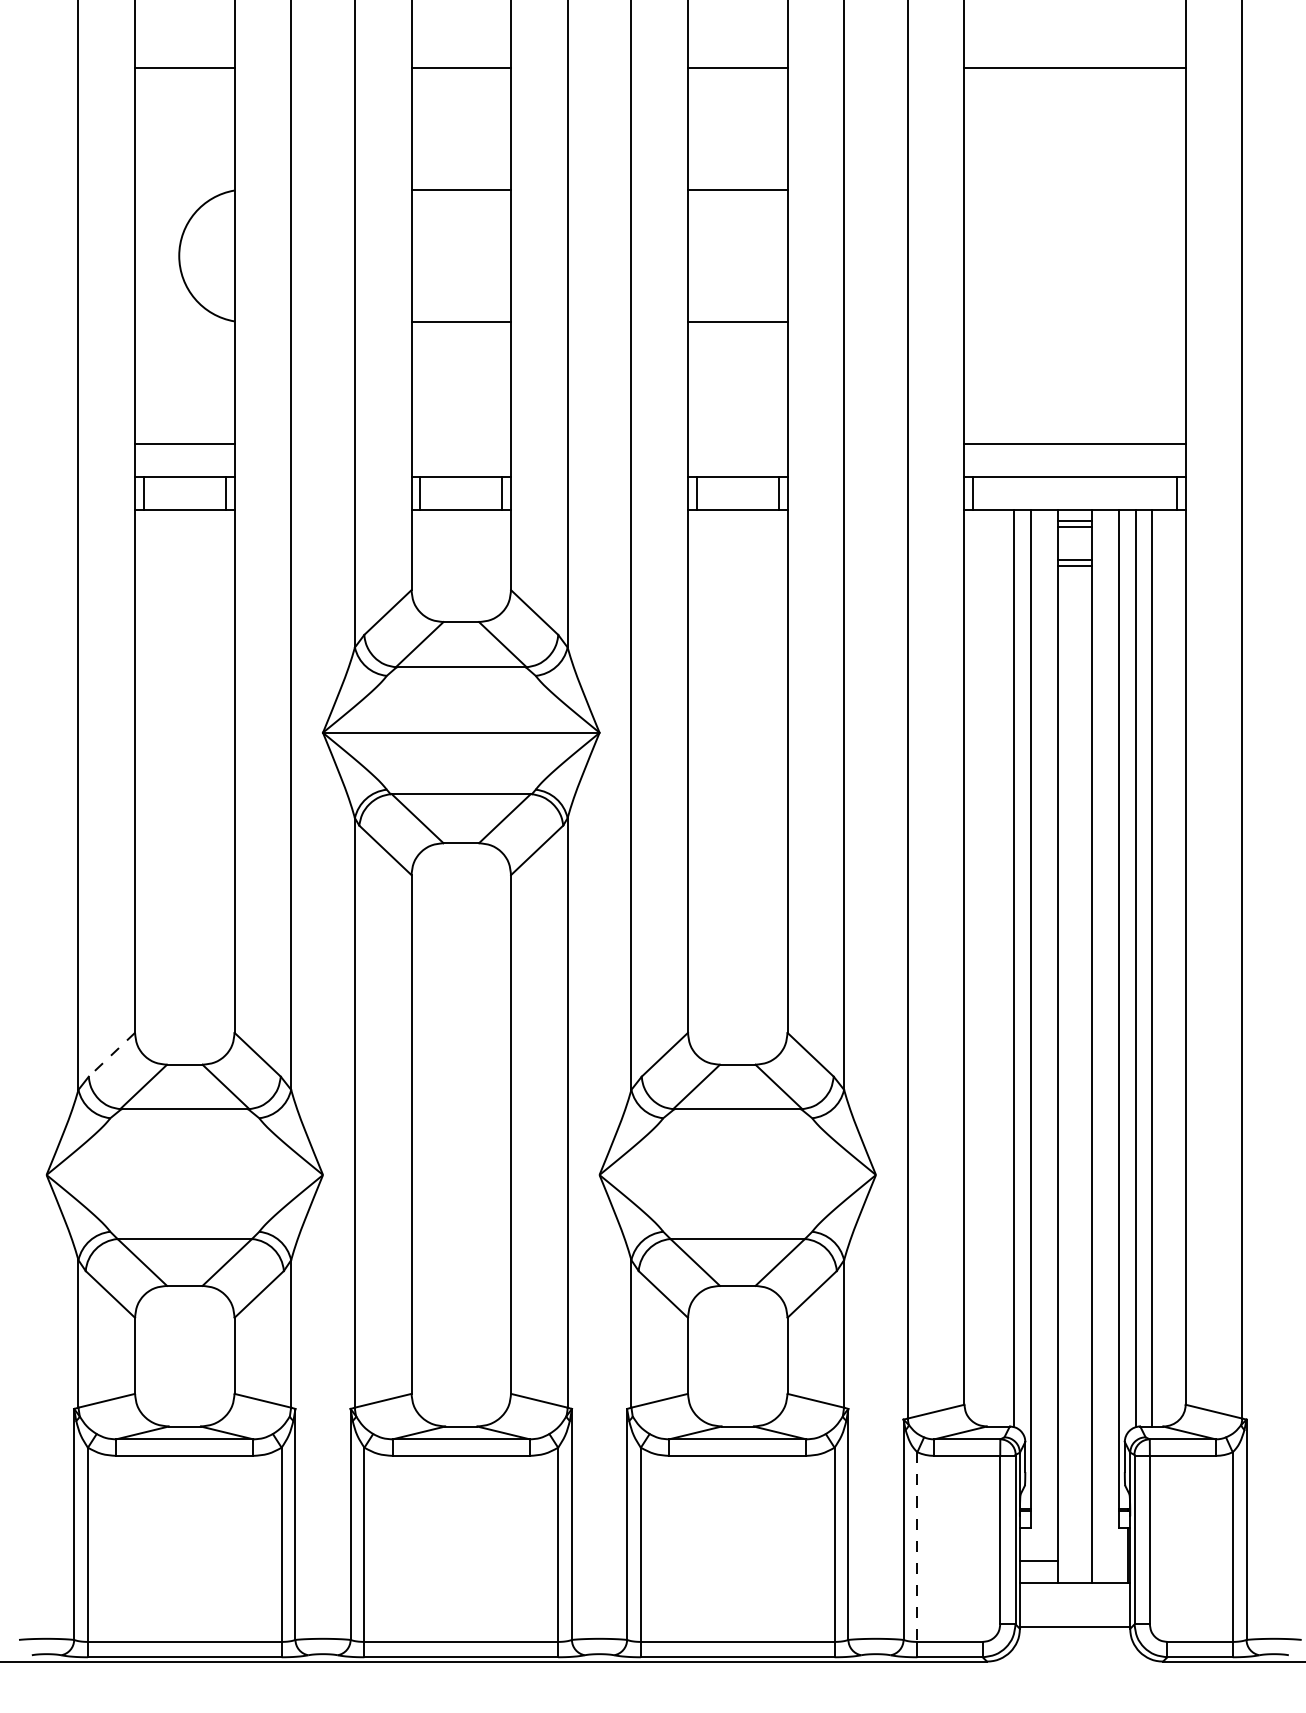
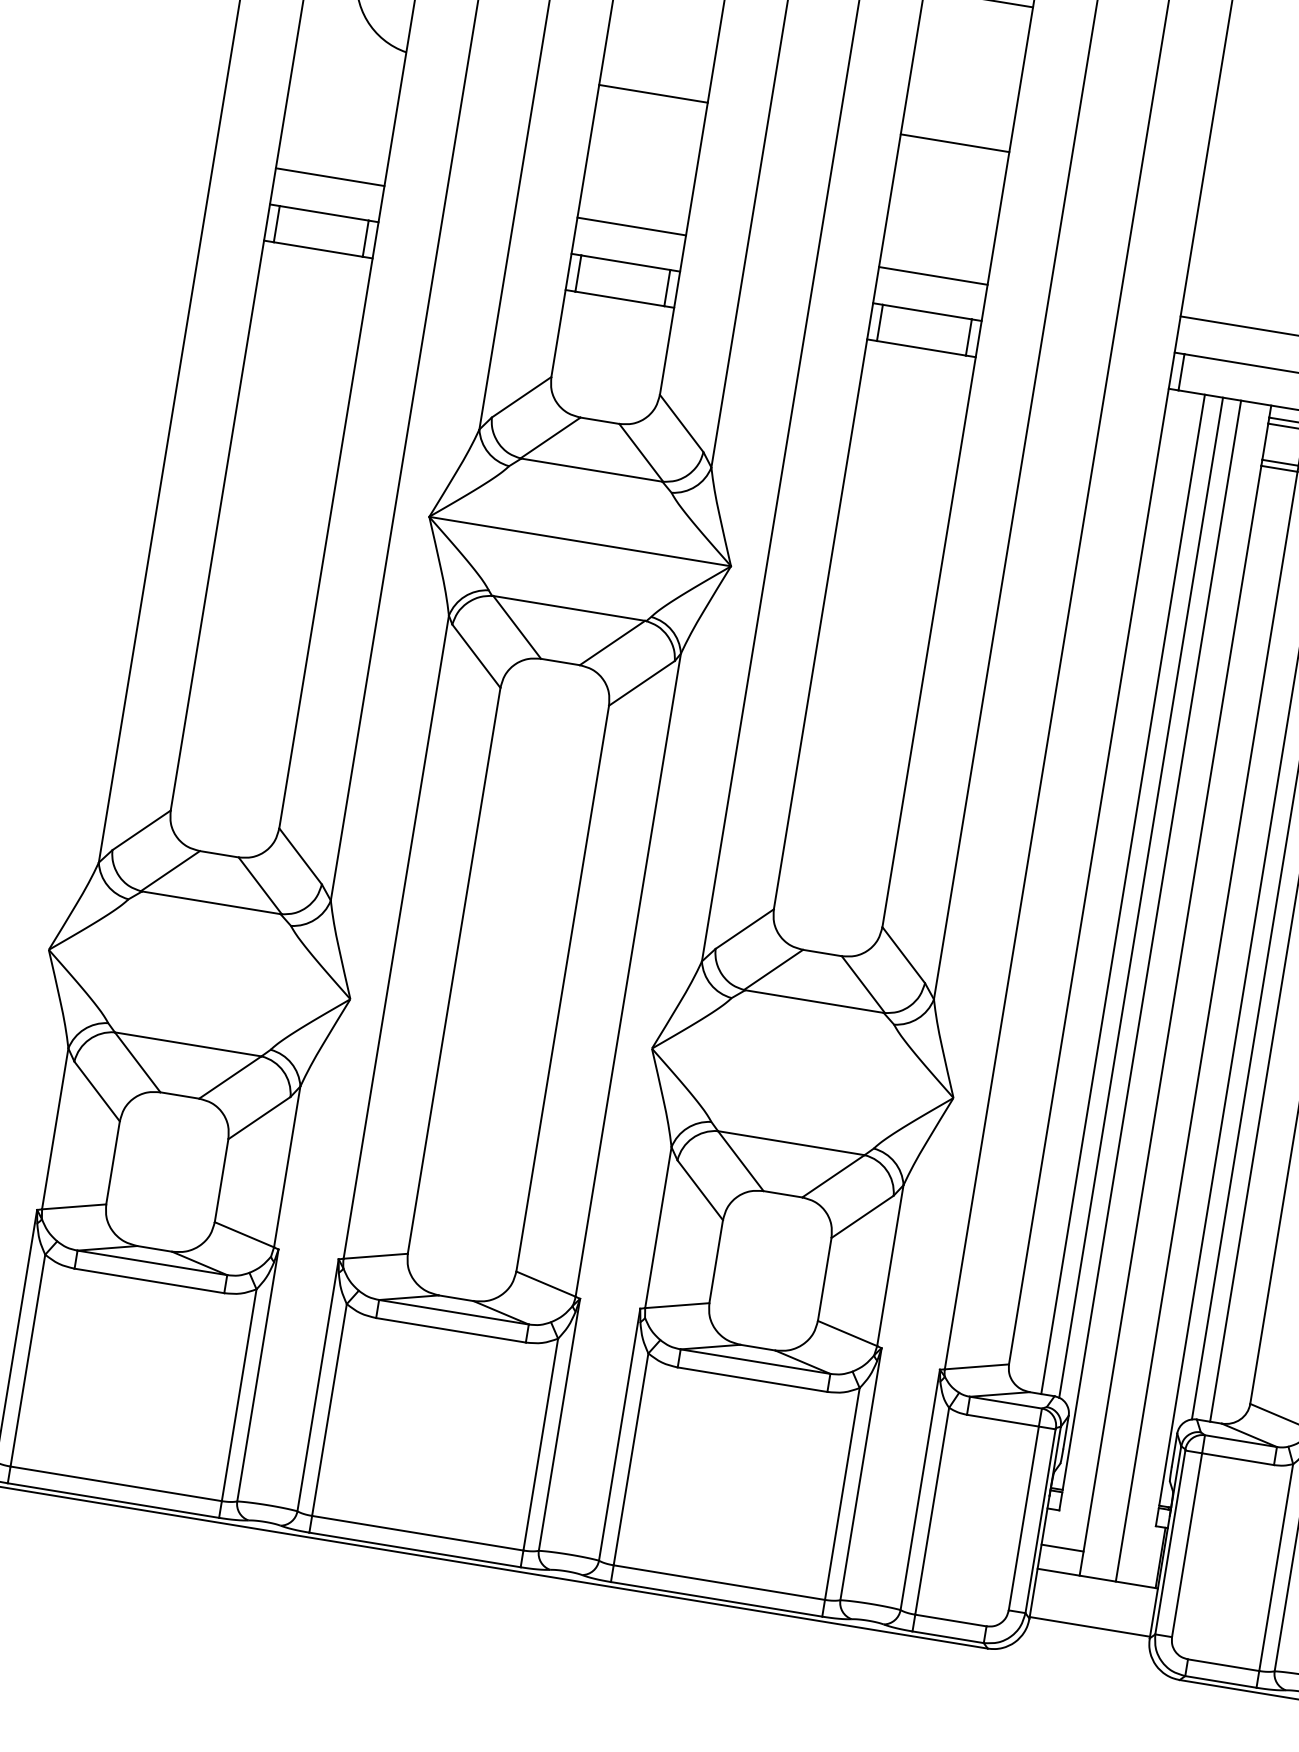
line: (461, 443) -> (632, 226), added
line: (737, 443) -> (933, 275), added
line: (997, 968) -> (1122, 894), added
line: (111, 1054) -> (141, 829), dashed -> solid
line: (917, 1547) -> (932, 1511), dashed -> solid

